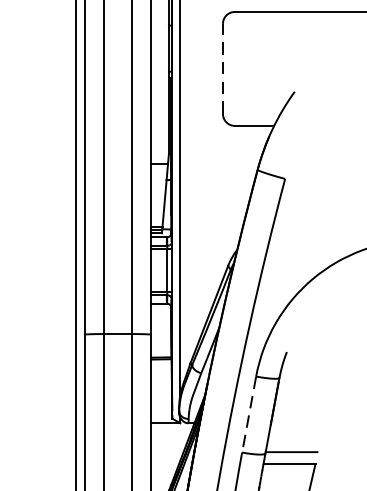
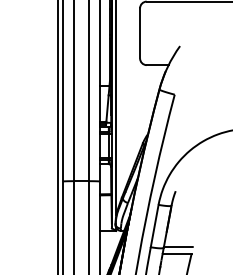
line: (223, 67) -> (140, 32), dashed -> solid
line: (248, 415) -> (154, 226), dashed -> solid

